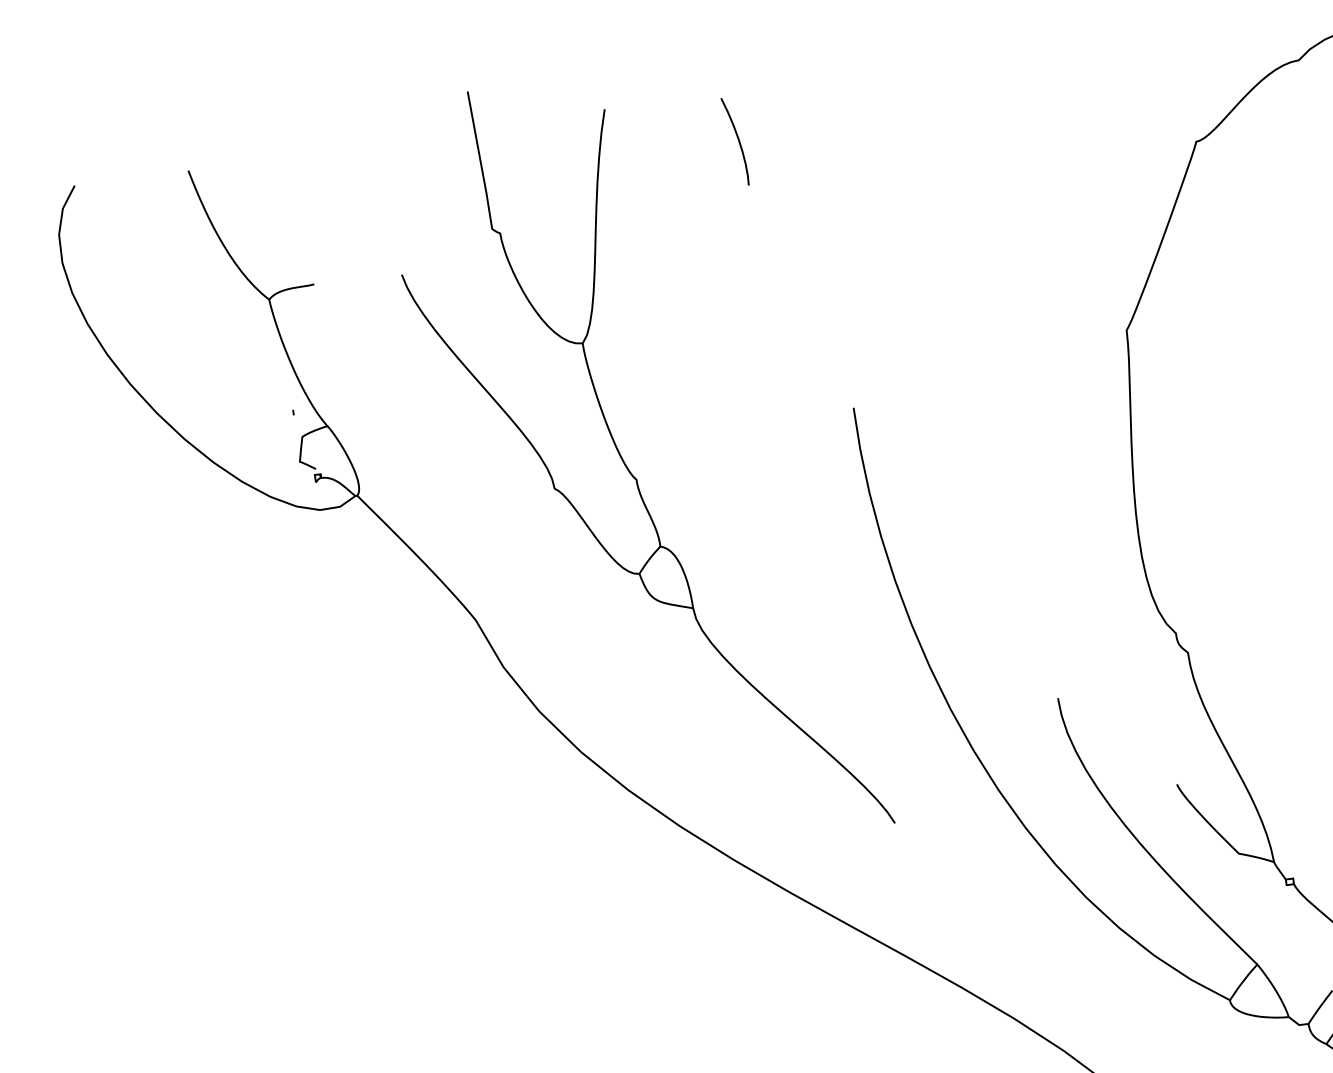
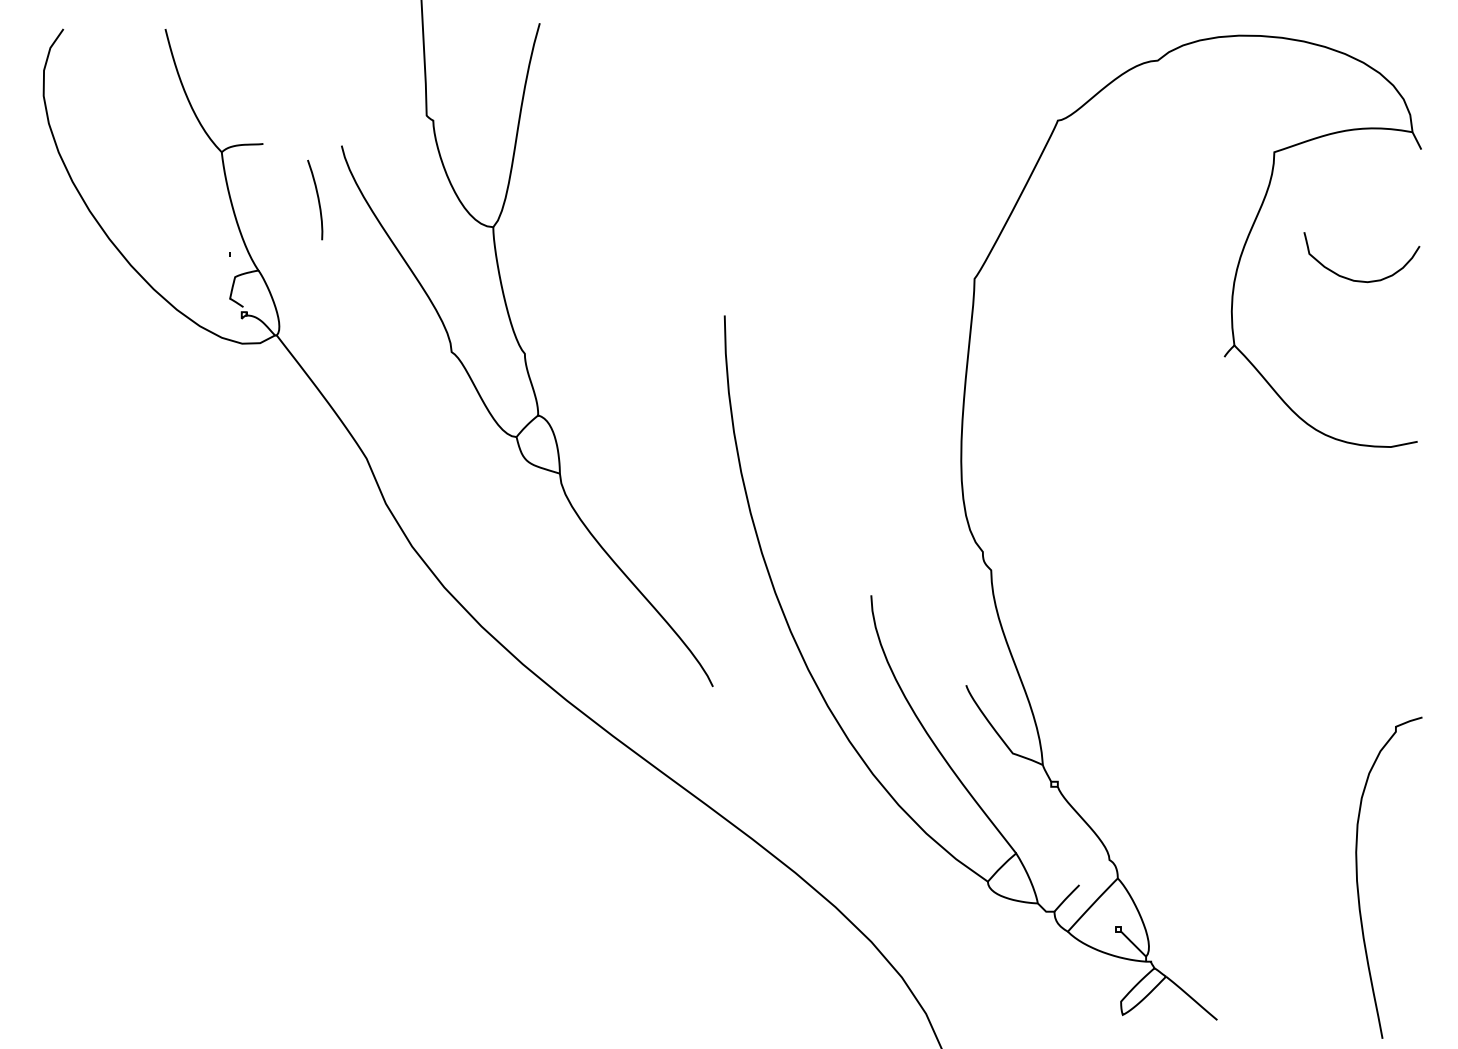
curve: (737, 140) -> (317, 199), moved

